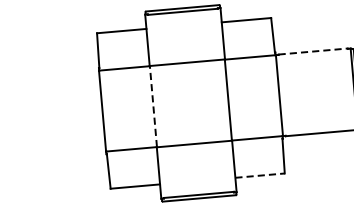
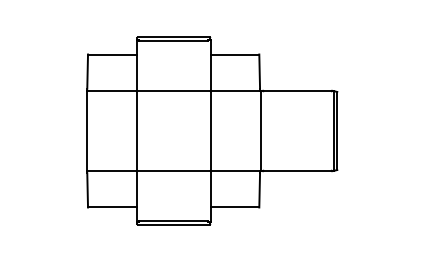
line: (314, 51) -> (298, 90), dashed -> solid
line: (153, 107) -> (136, 131), dashed -> solid
line: (260, 175) -> (235, 207), dashed -> solid

